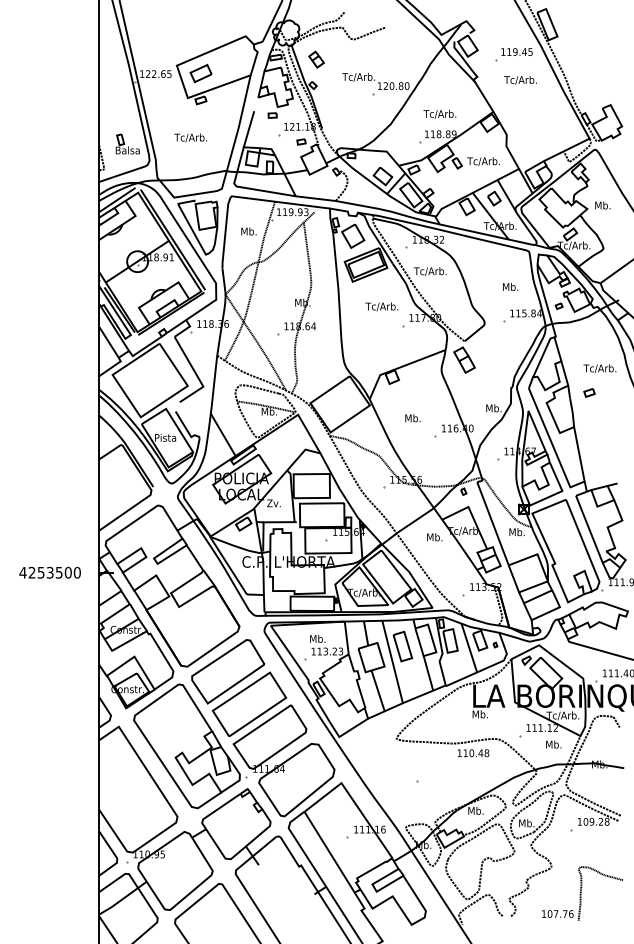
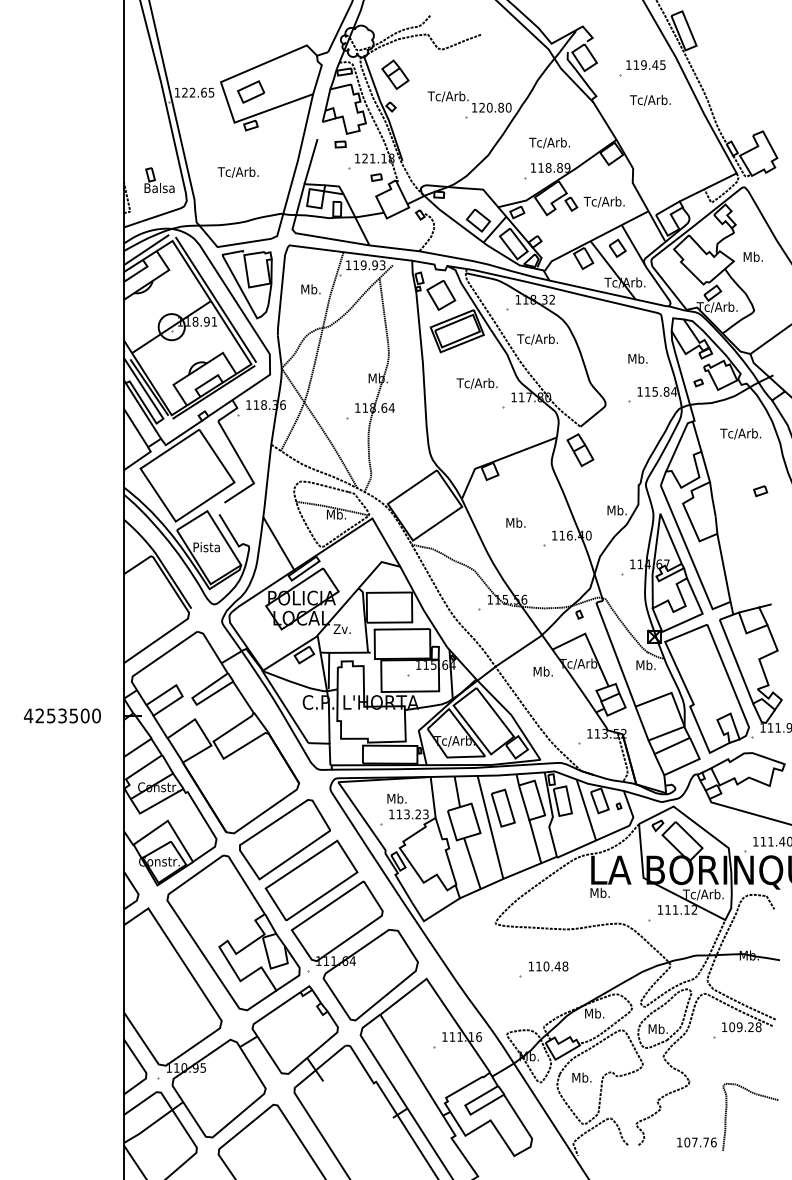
part: (316, 59) -> (395, 74), size x1.43
text: (599, 368) -> (740, 433), moved
part: (589, 393) -> (760, 491), moved
text: (553, 744) -> (581, 1077), moved
text: (473, 753) -> (548, 966), moved

